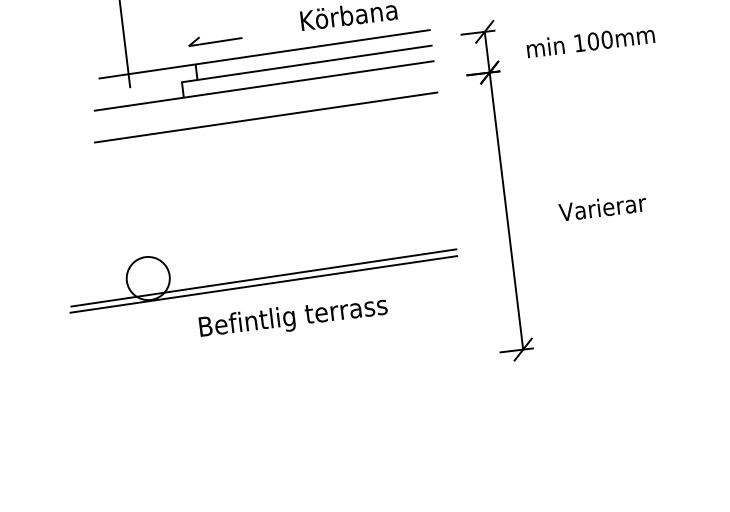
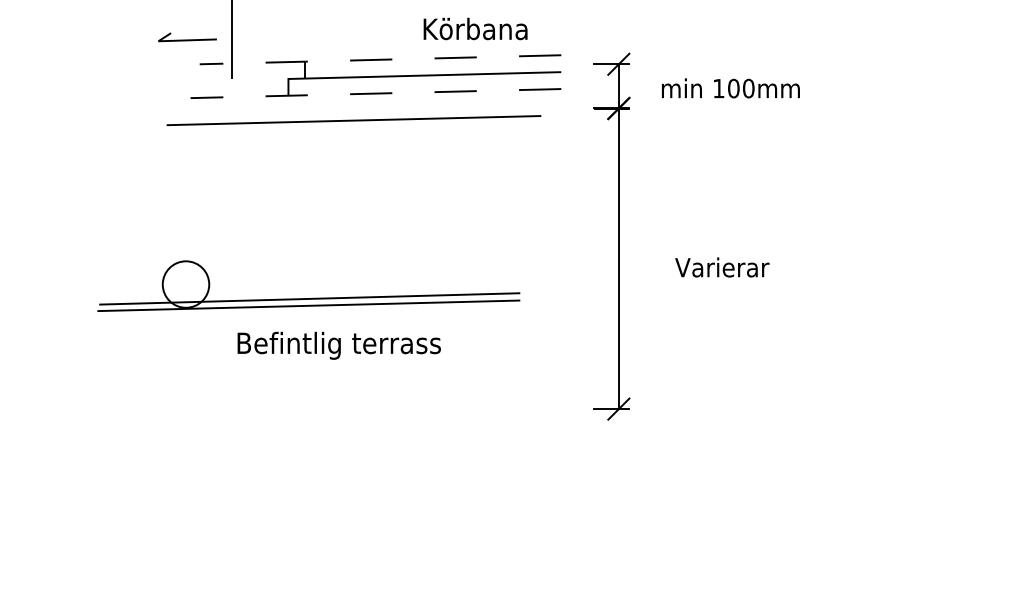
line: (215, 41) -> (187, 39), moved
line: (264, 54) -> (380, 59), solid -> dashed
line: (263, 85) -> (375, 93), solid -> dashed
line: (265, 117) -> (353, 120), moved
part: (266, 276) -> (312, 297), moved
text: (292, 318) -> (338, 345), moved

